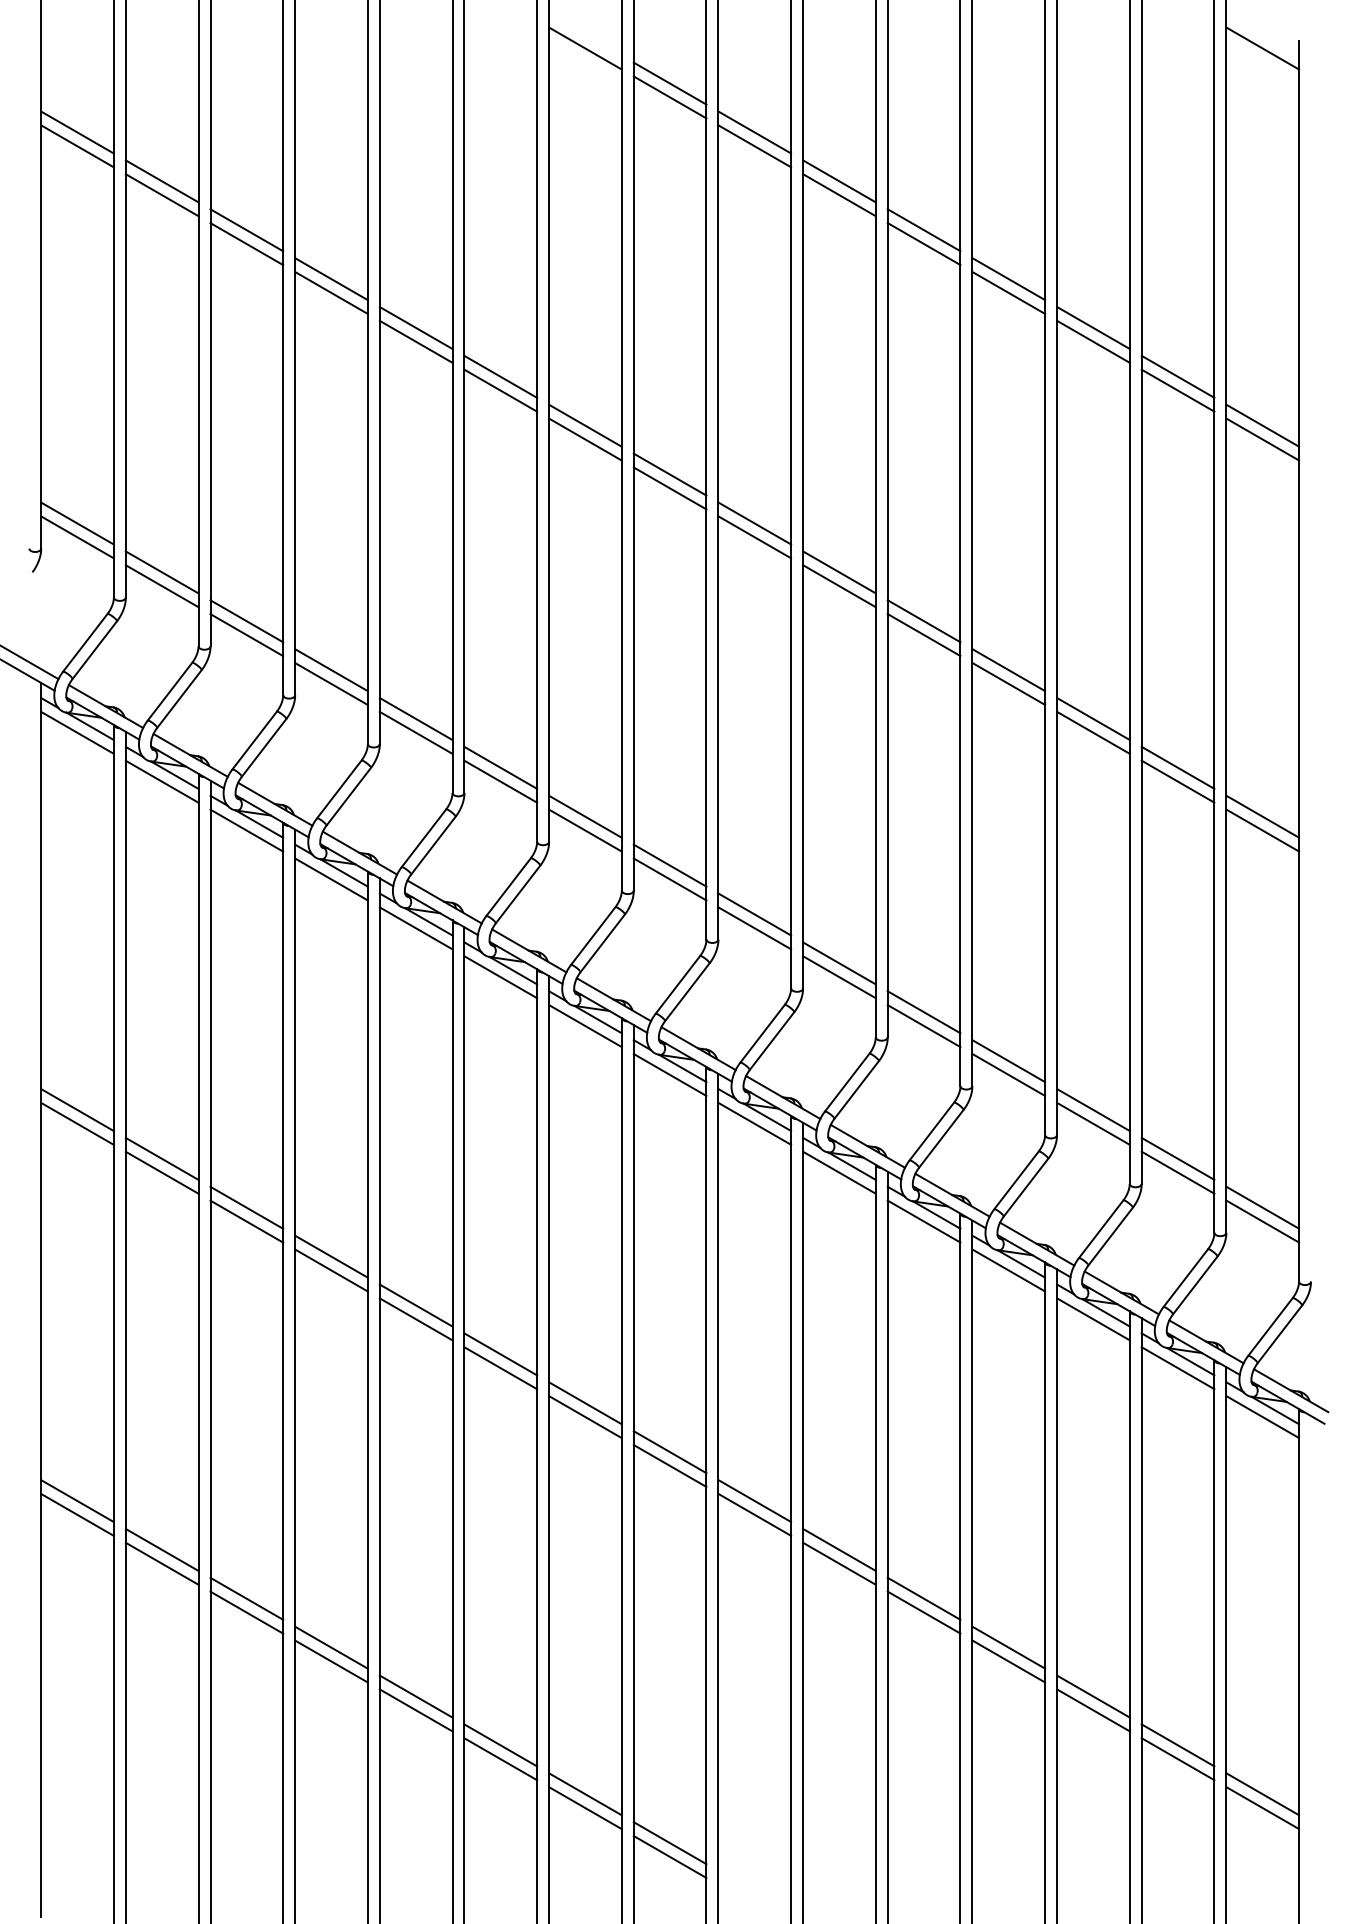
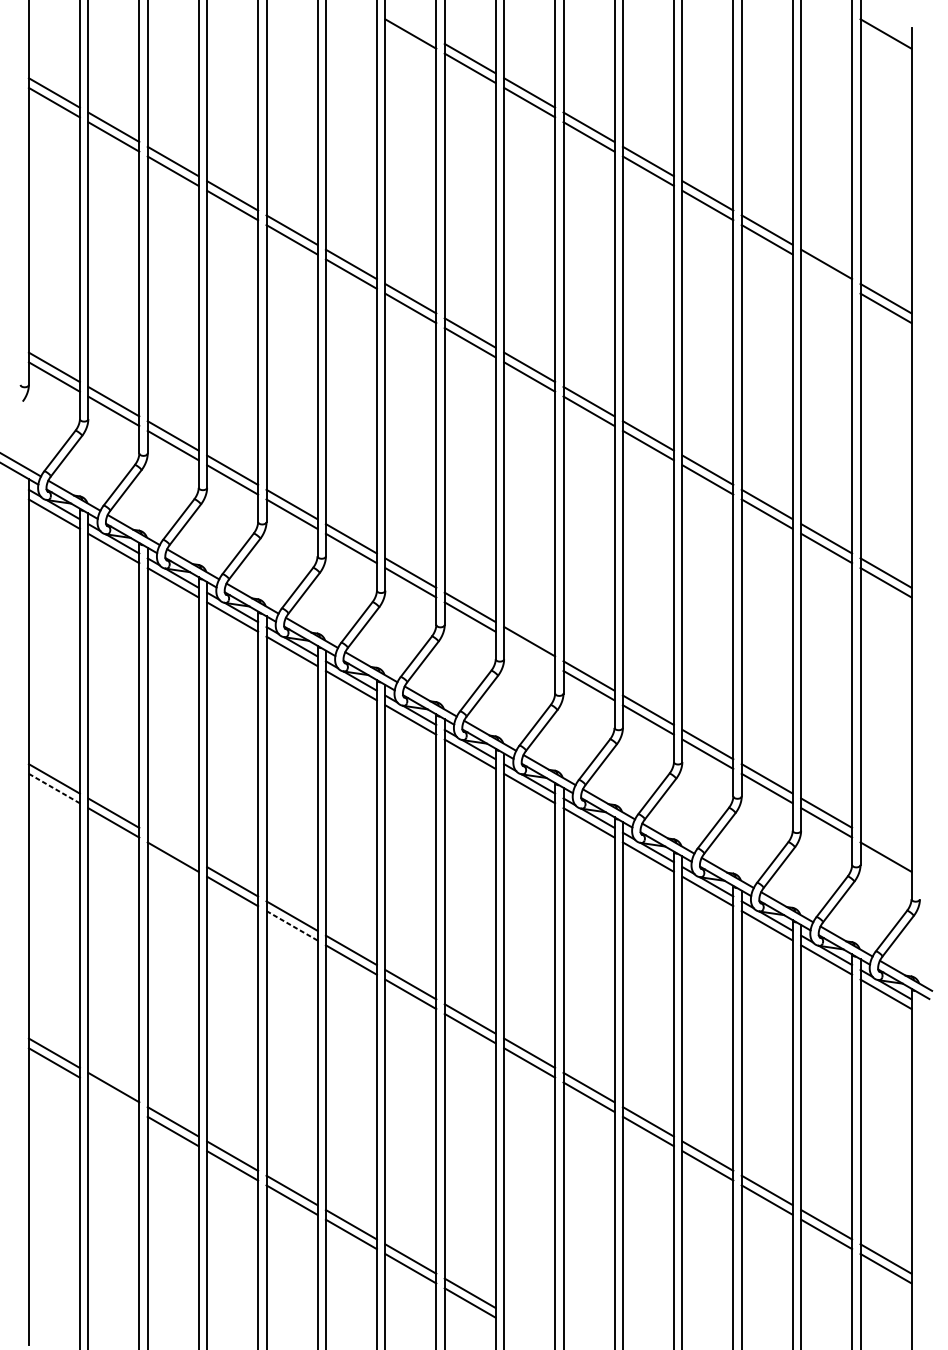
line: (1177, 390) -> (826, 273), removed
line: (754, 928) -> (529, 651), removed
line: (77, 1123) -> (54, 788), solid -> dashed
line: (246, 1207) -> (172, 847), removed
line: (1262, 1207) -> (885, 847), removed
line: (416, 1319) -> (292, 925), solid -> dashed
line: (161, 1563) -> (113, 1097), removed

